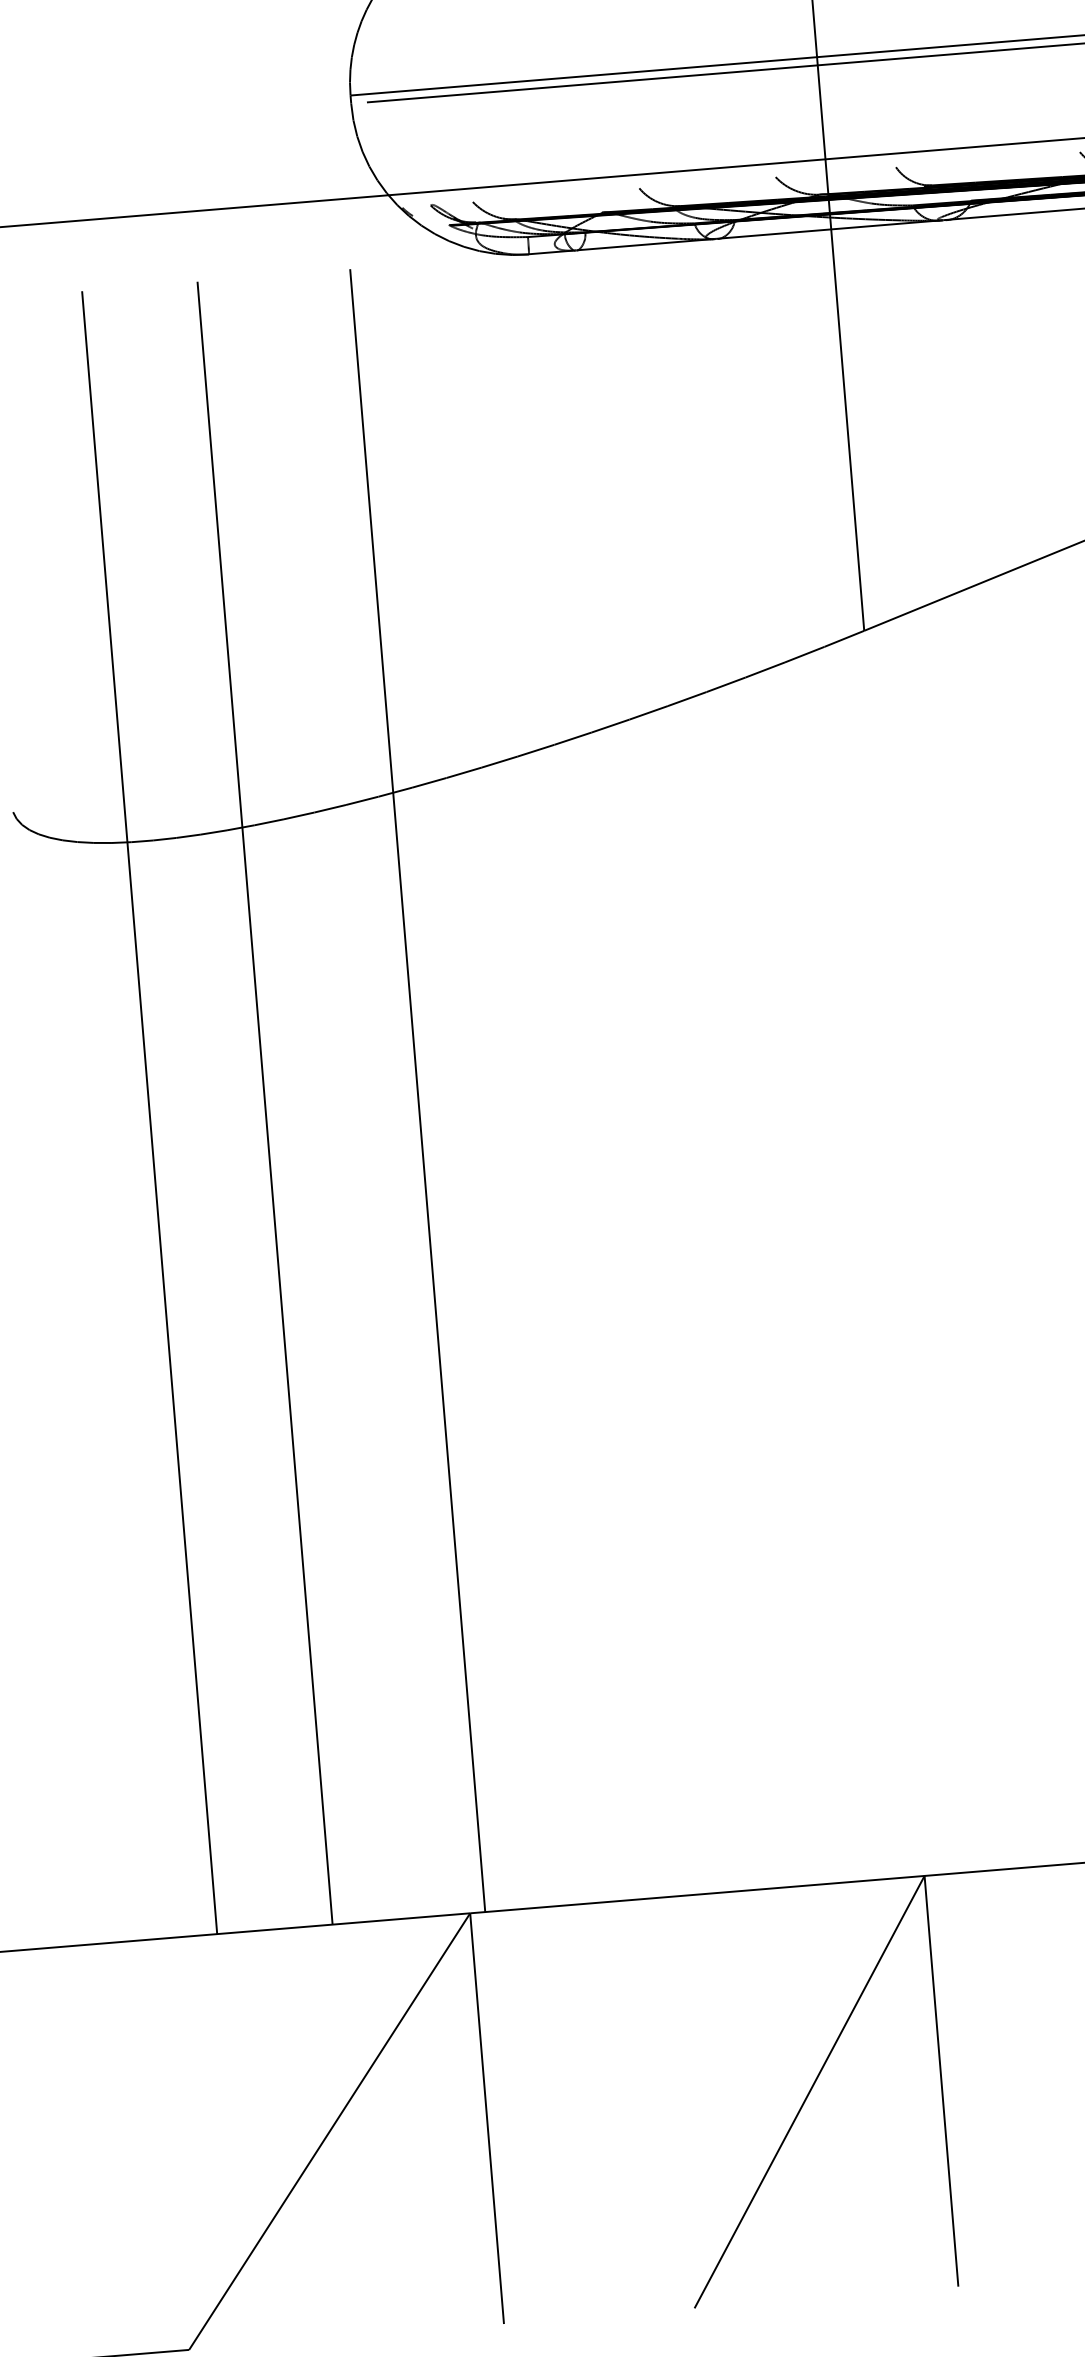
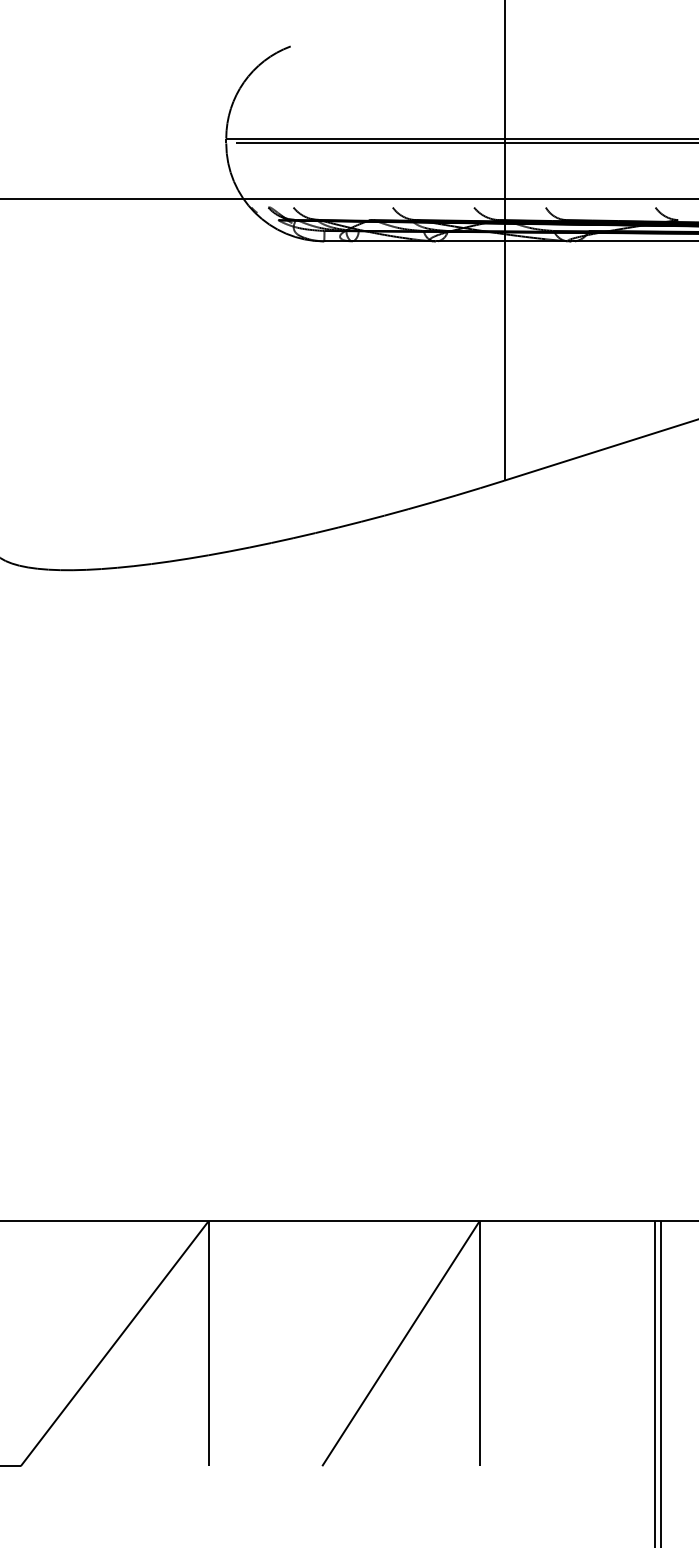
line: (417, 1090) -> (217, 731), removed
line: (265, 1103) -> (126, 731), removed
line: (149, 1113) -> (57, 731), removed

